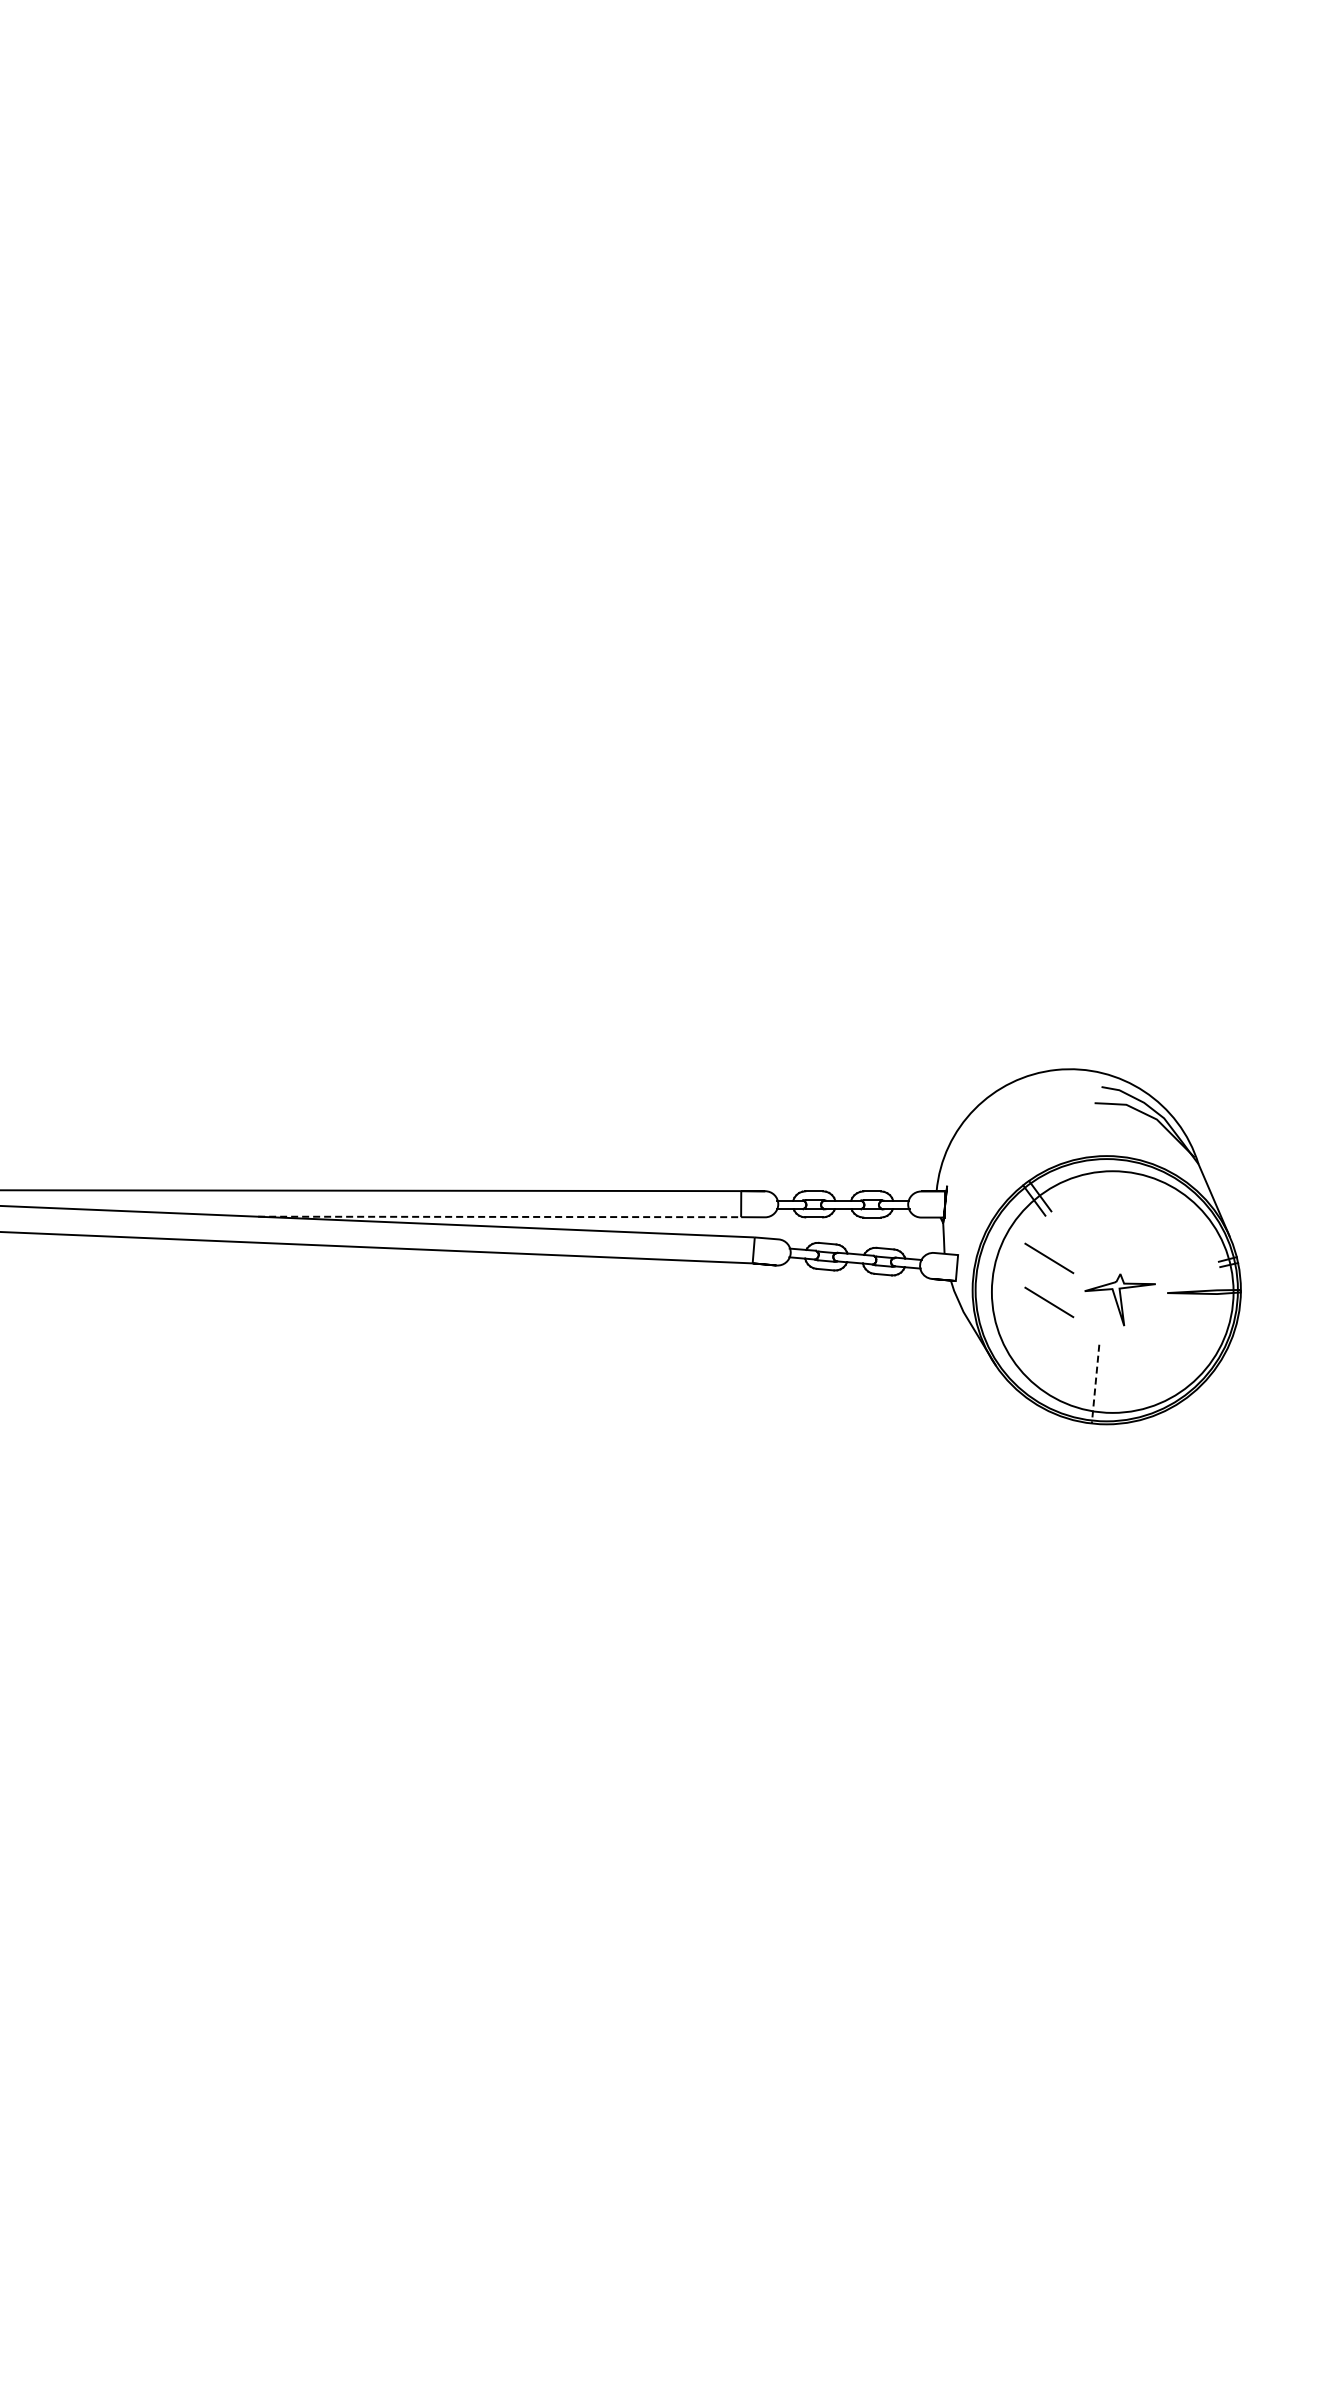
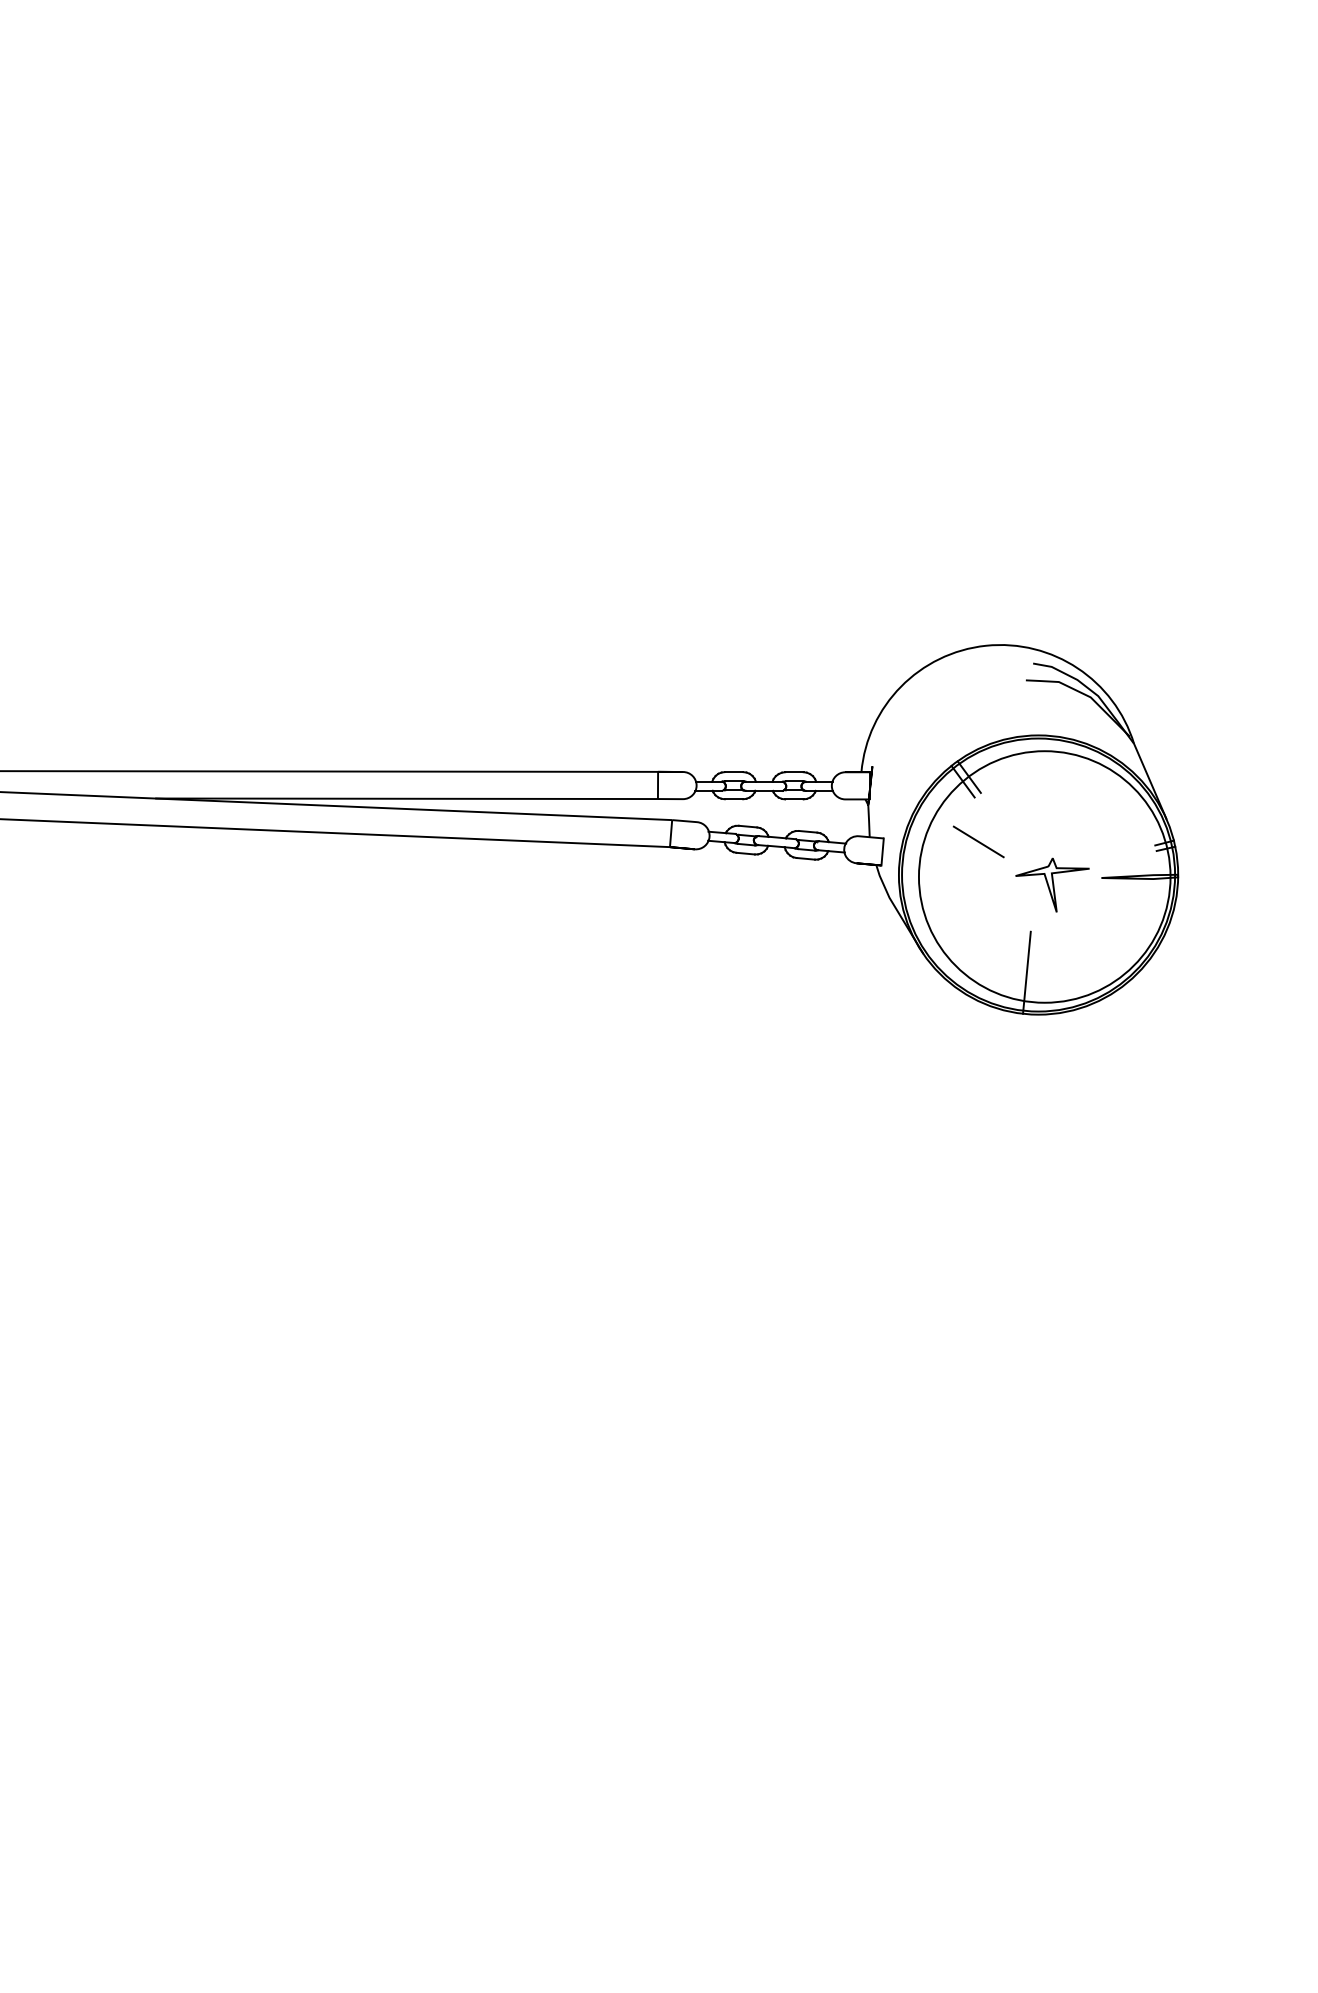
line: (500, 1216) -> (407, 798), dashed -> solid
line: (1049, 1302) -> (978, 887), removed
line: (1095, 1384) -> (1026, 973), dashed -> solid

